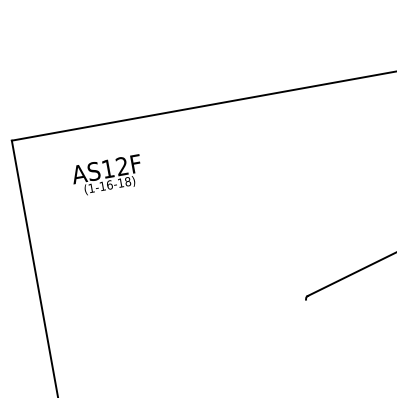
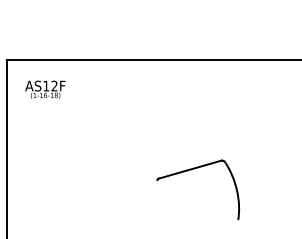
text: (107, 174) -> (45, 89), moved

